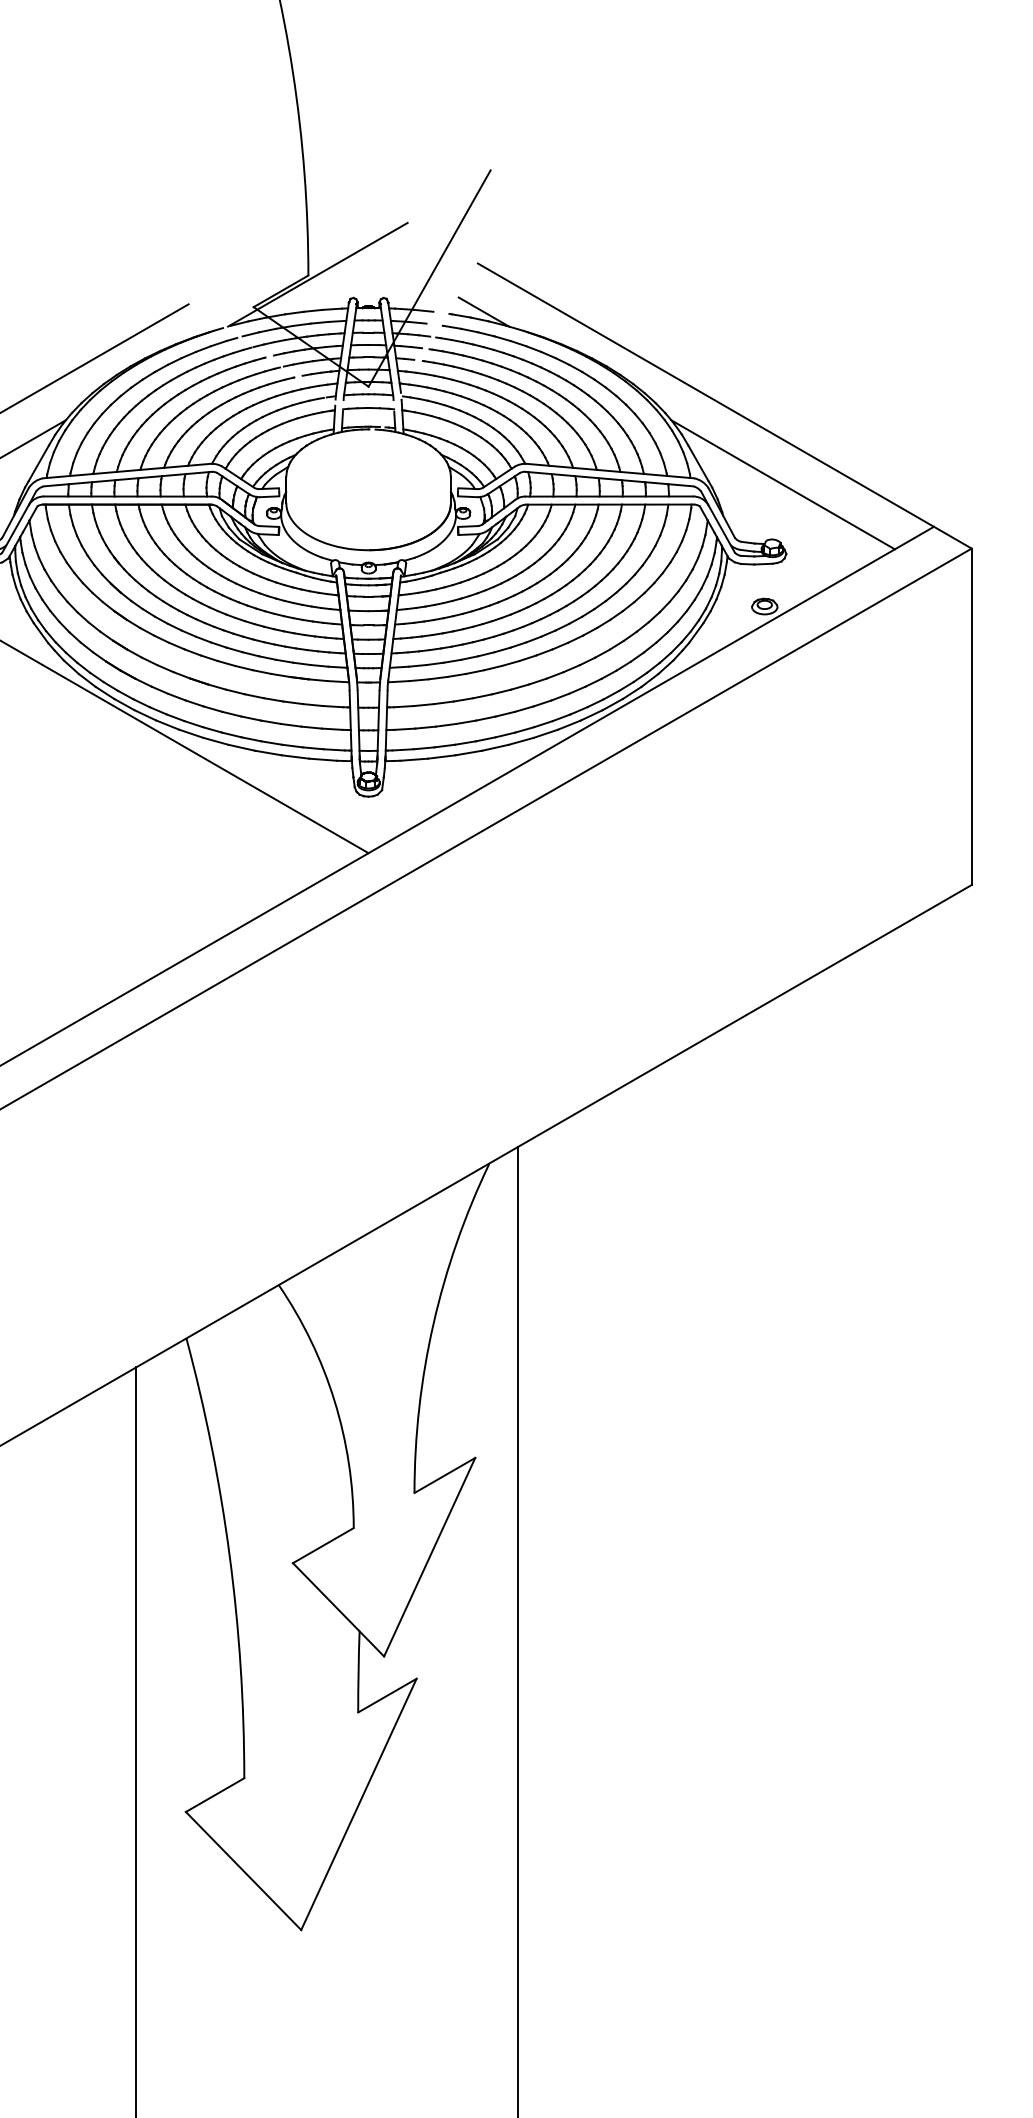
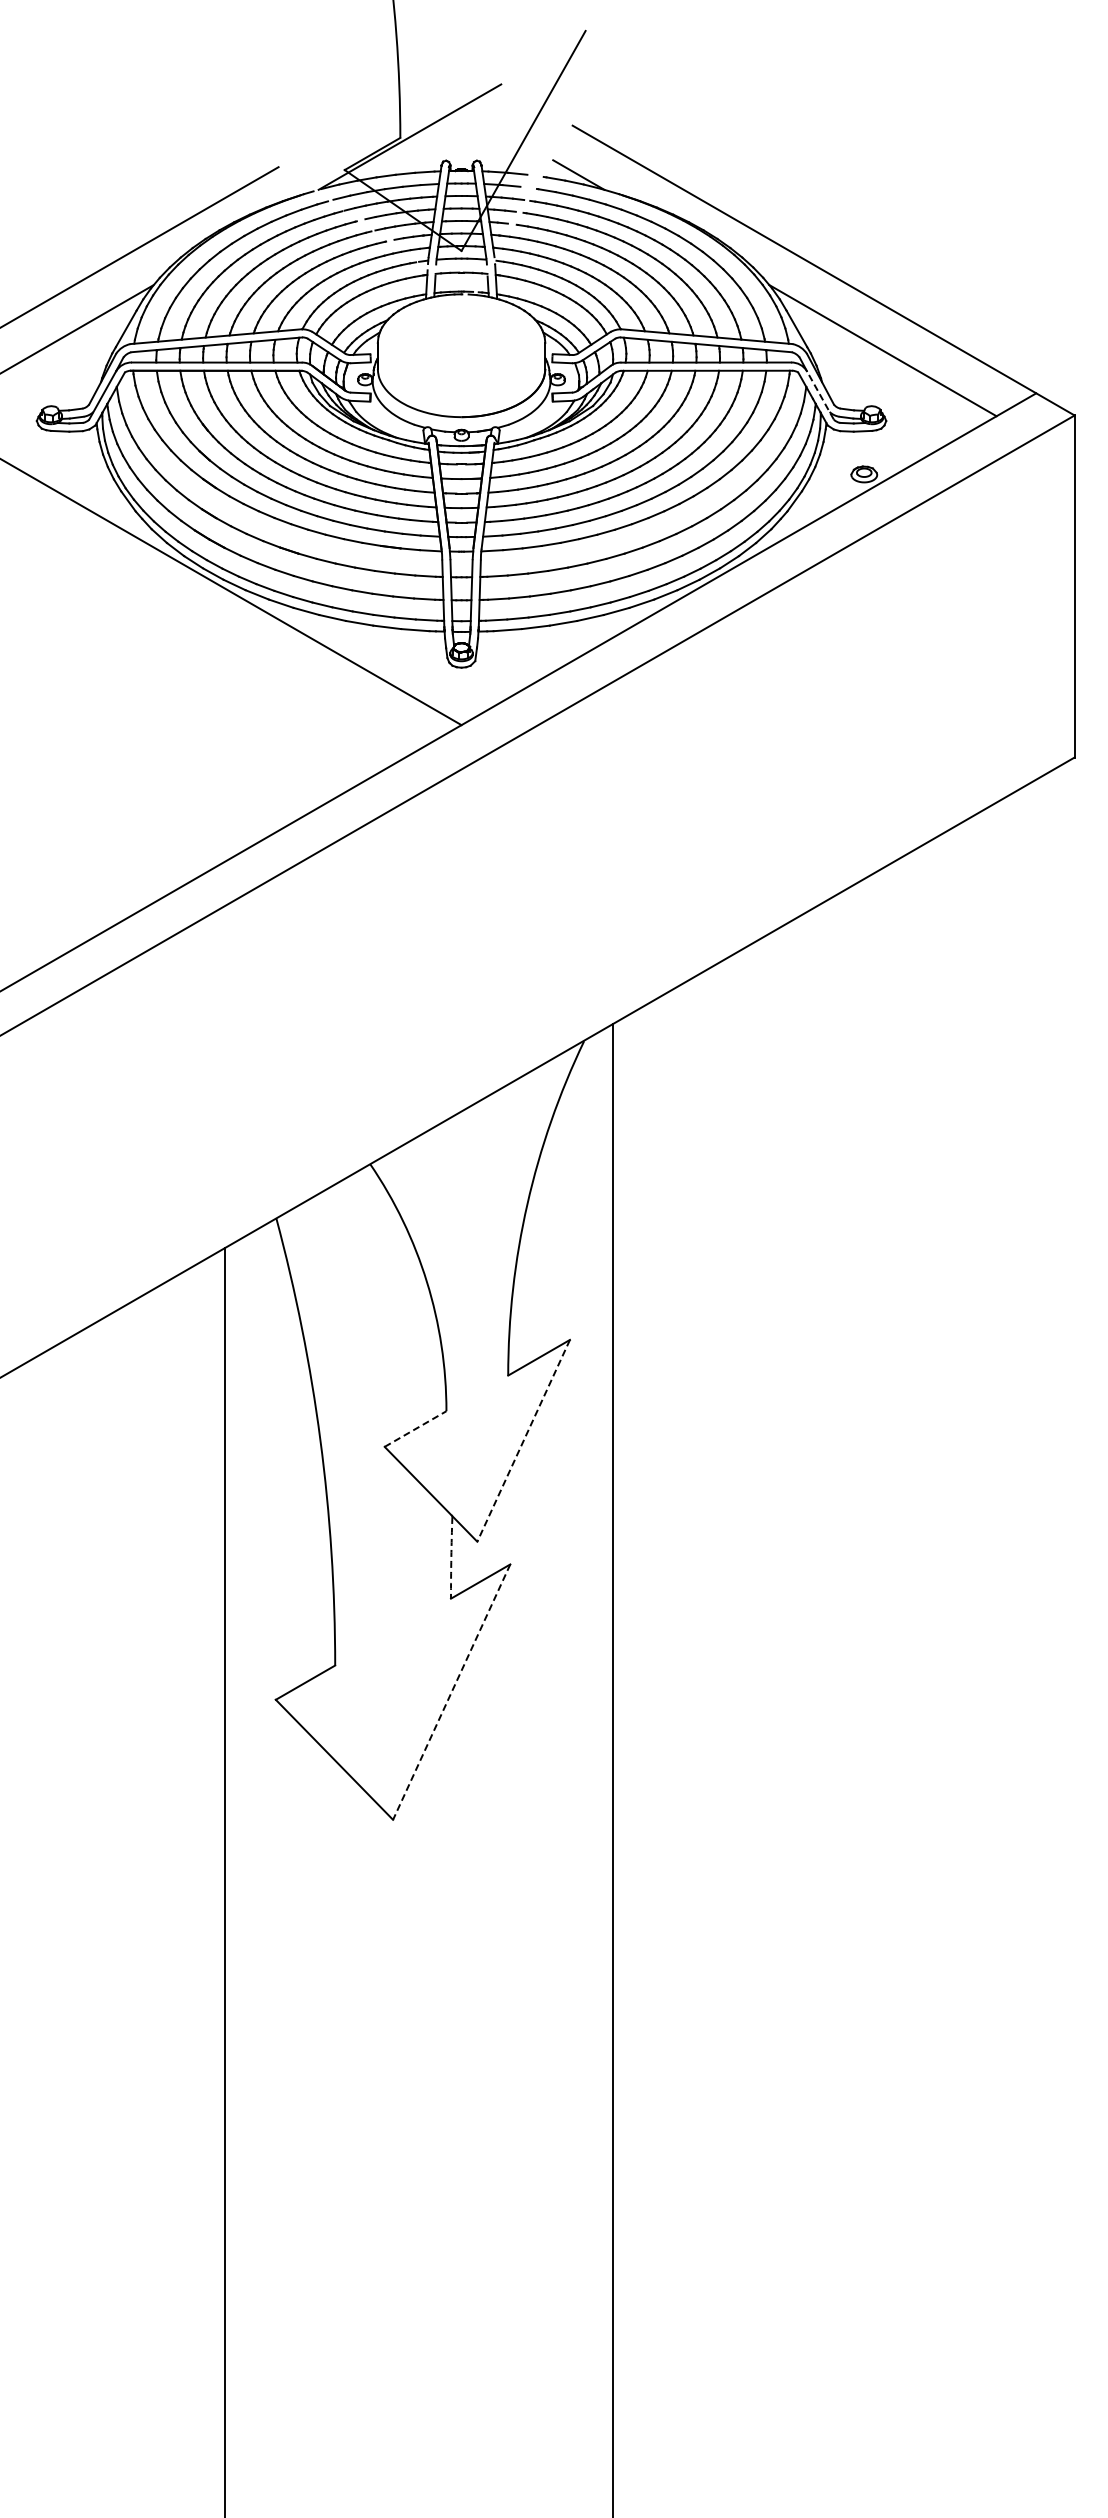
line: (721, 528) -> (820, 395), solid -> dashed
line: (323, 1546) -> (415, 1429), solid -> dashed
line: (429, 1557) -> (523, 1441), solid -> dashed
arc: (358, 1671) -> (451, 1557), solid -> dashed
line: (358, 1804) -> (451, 1692), solid -> dashed

